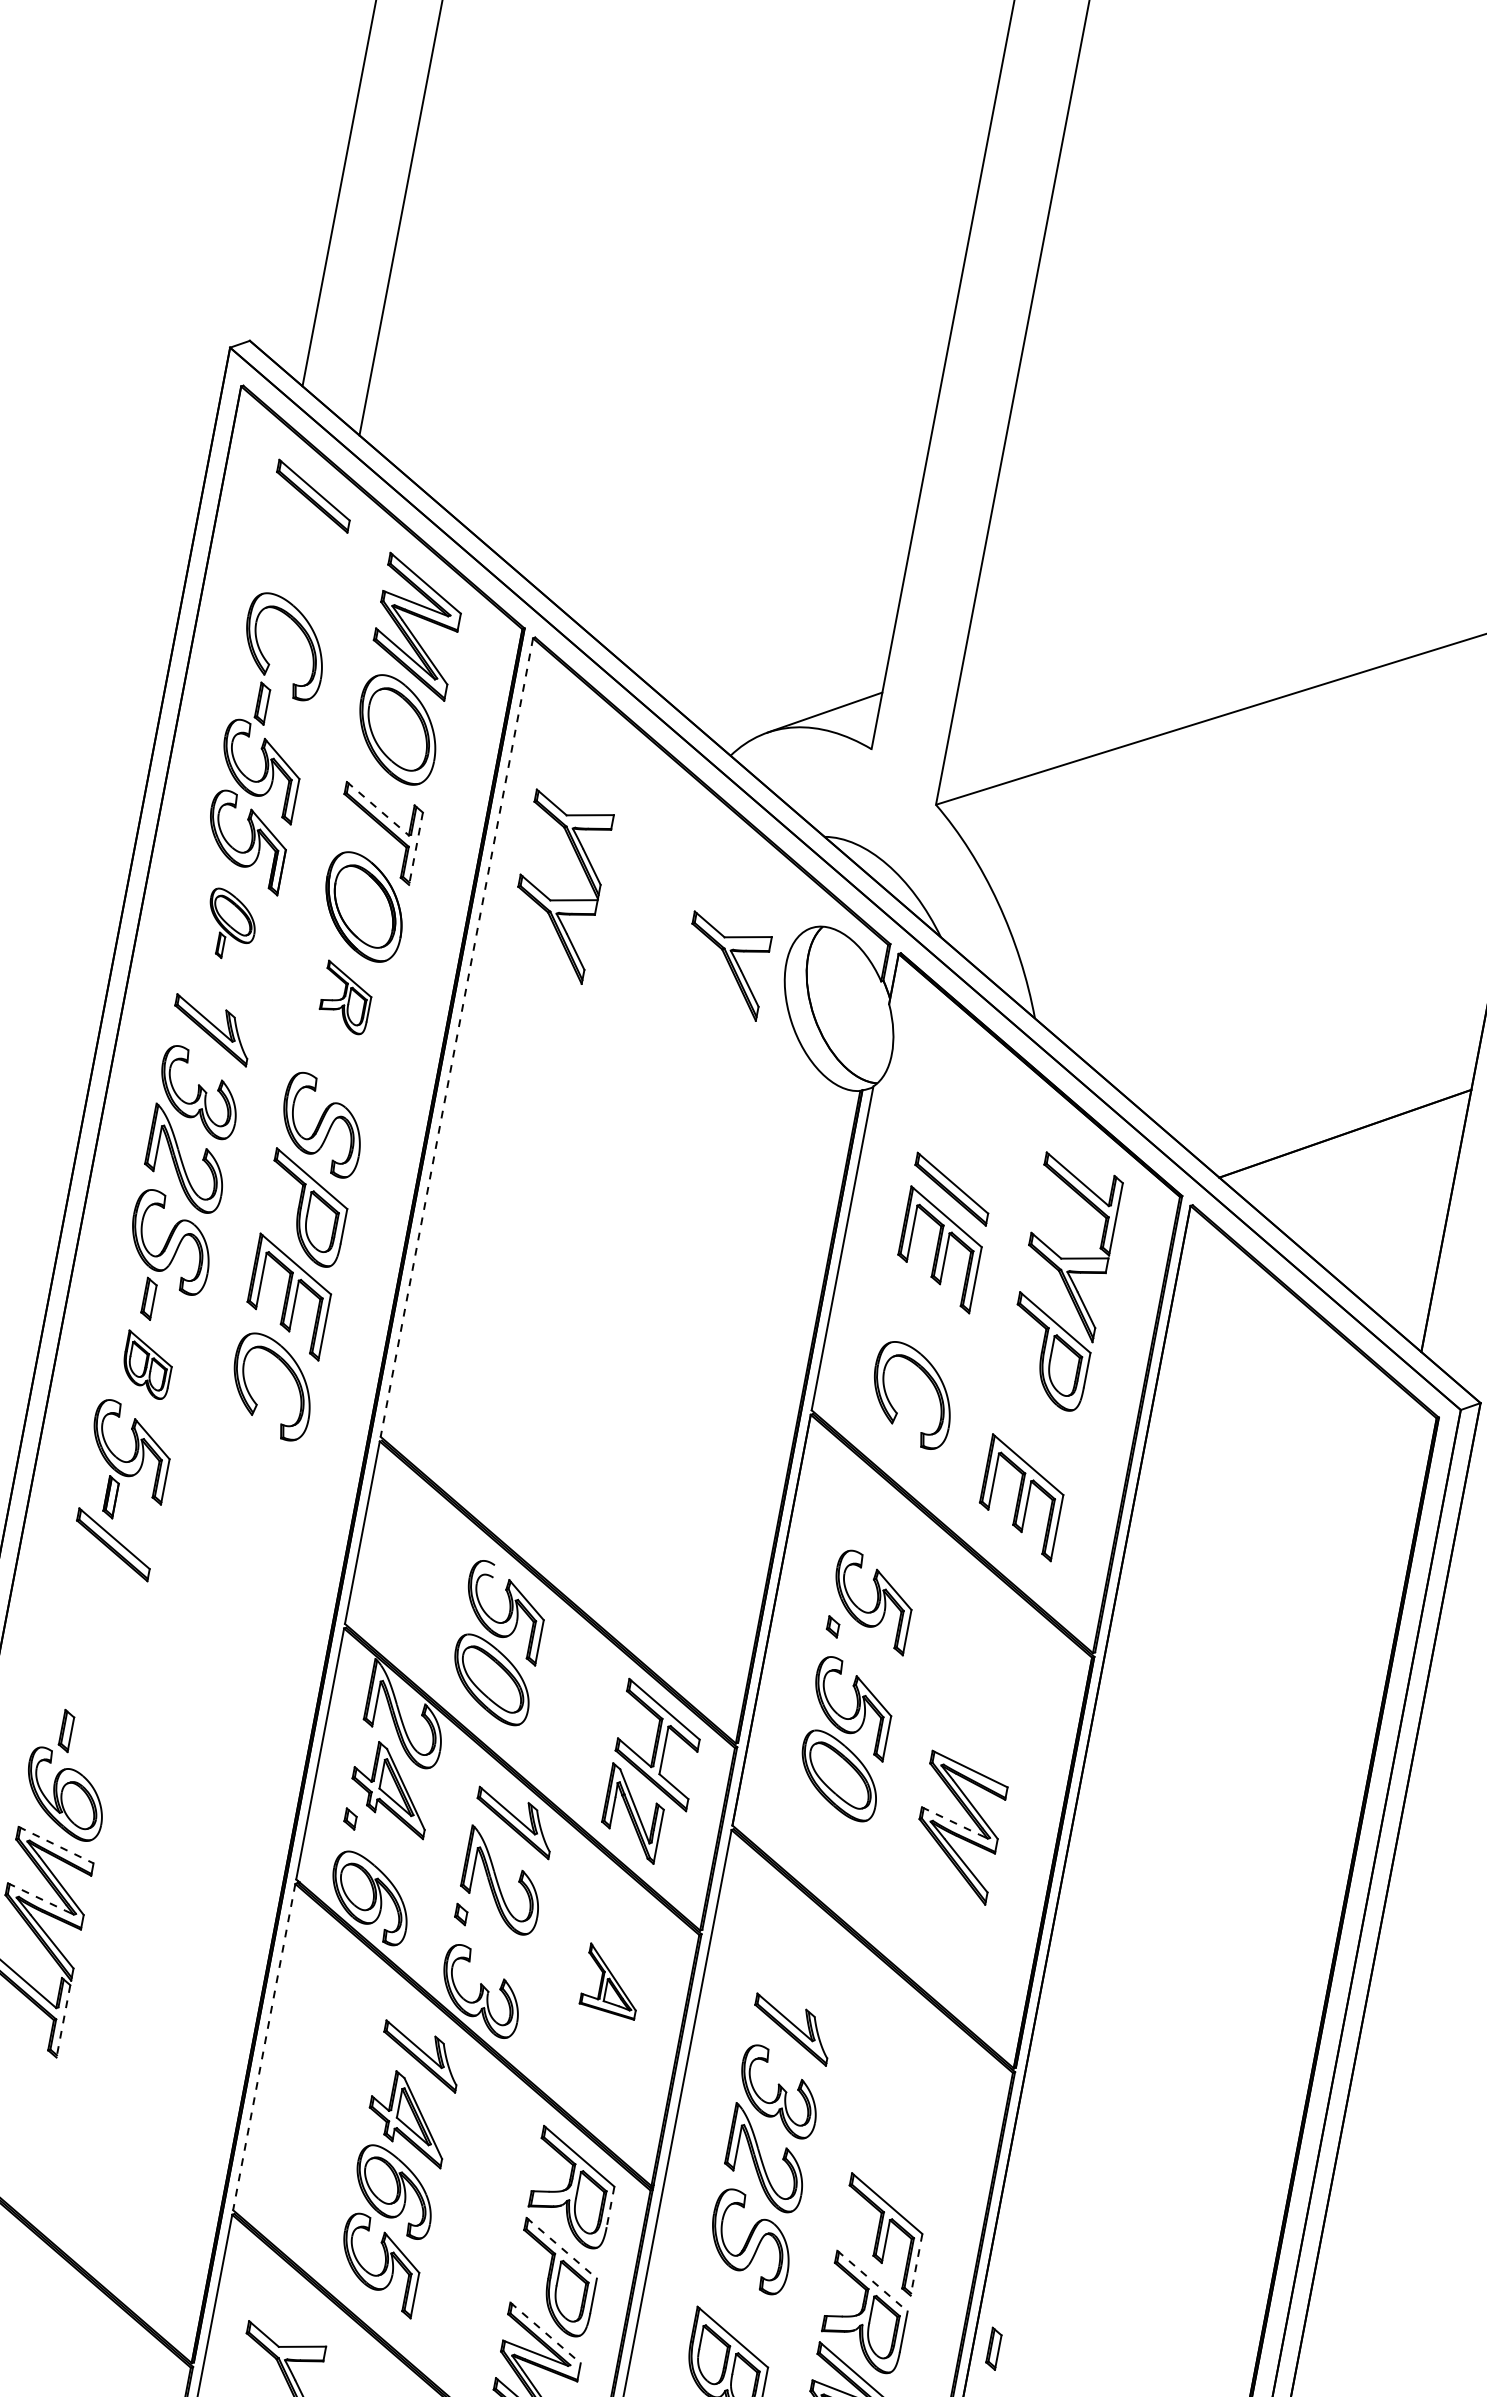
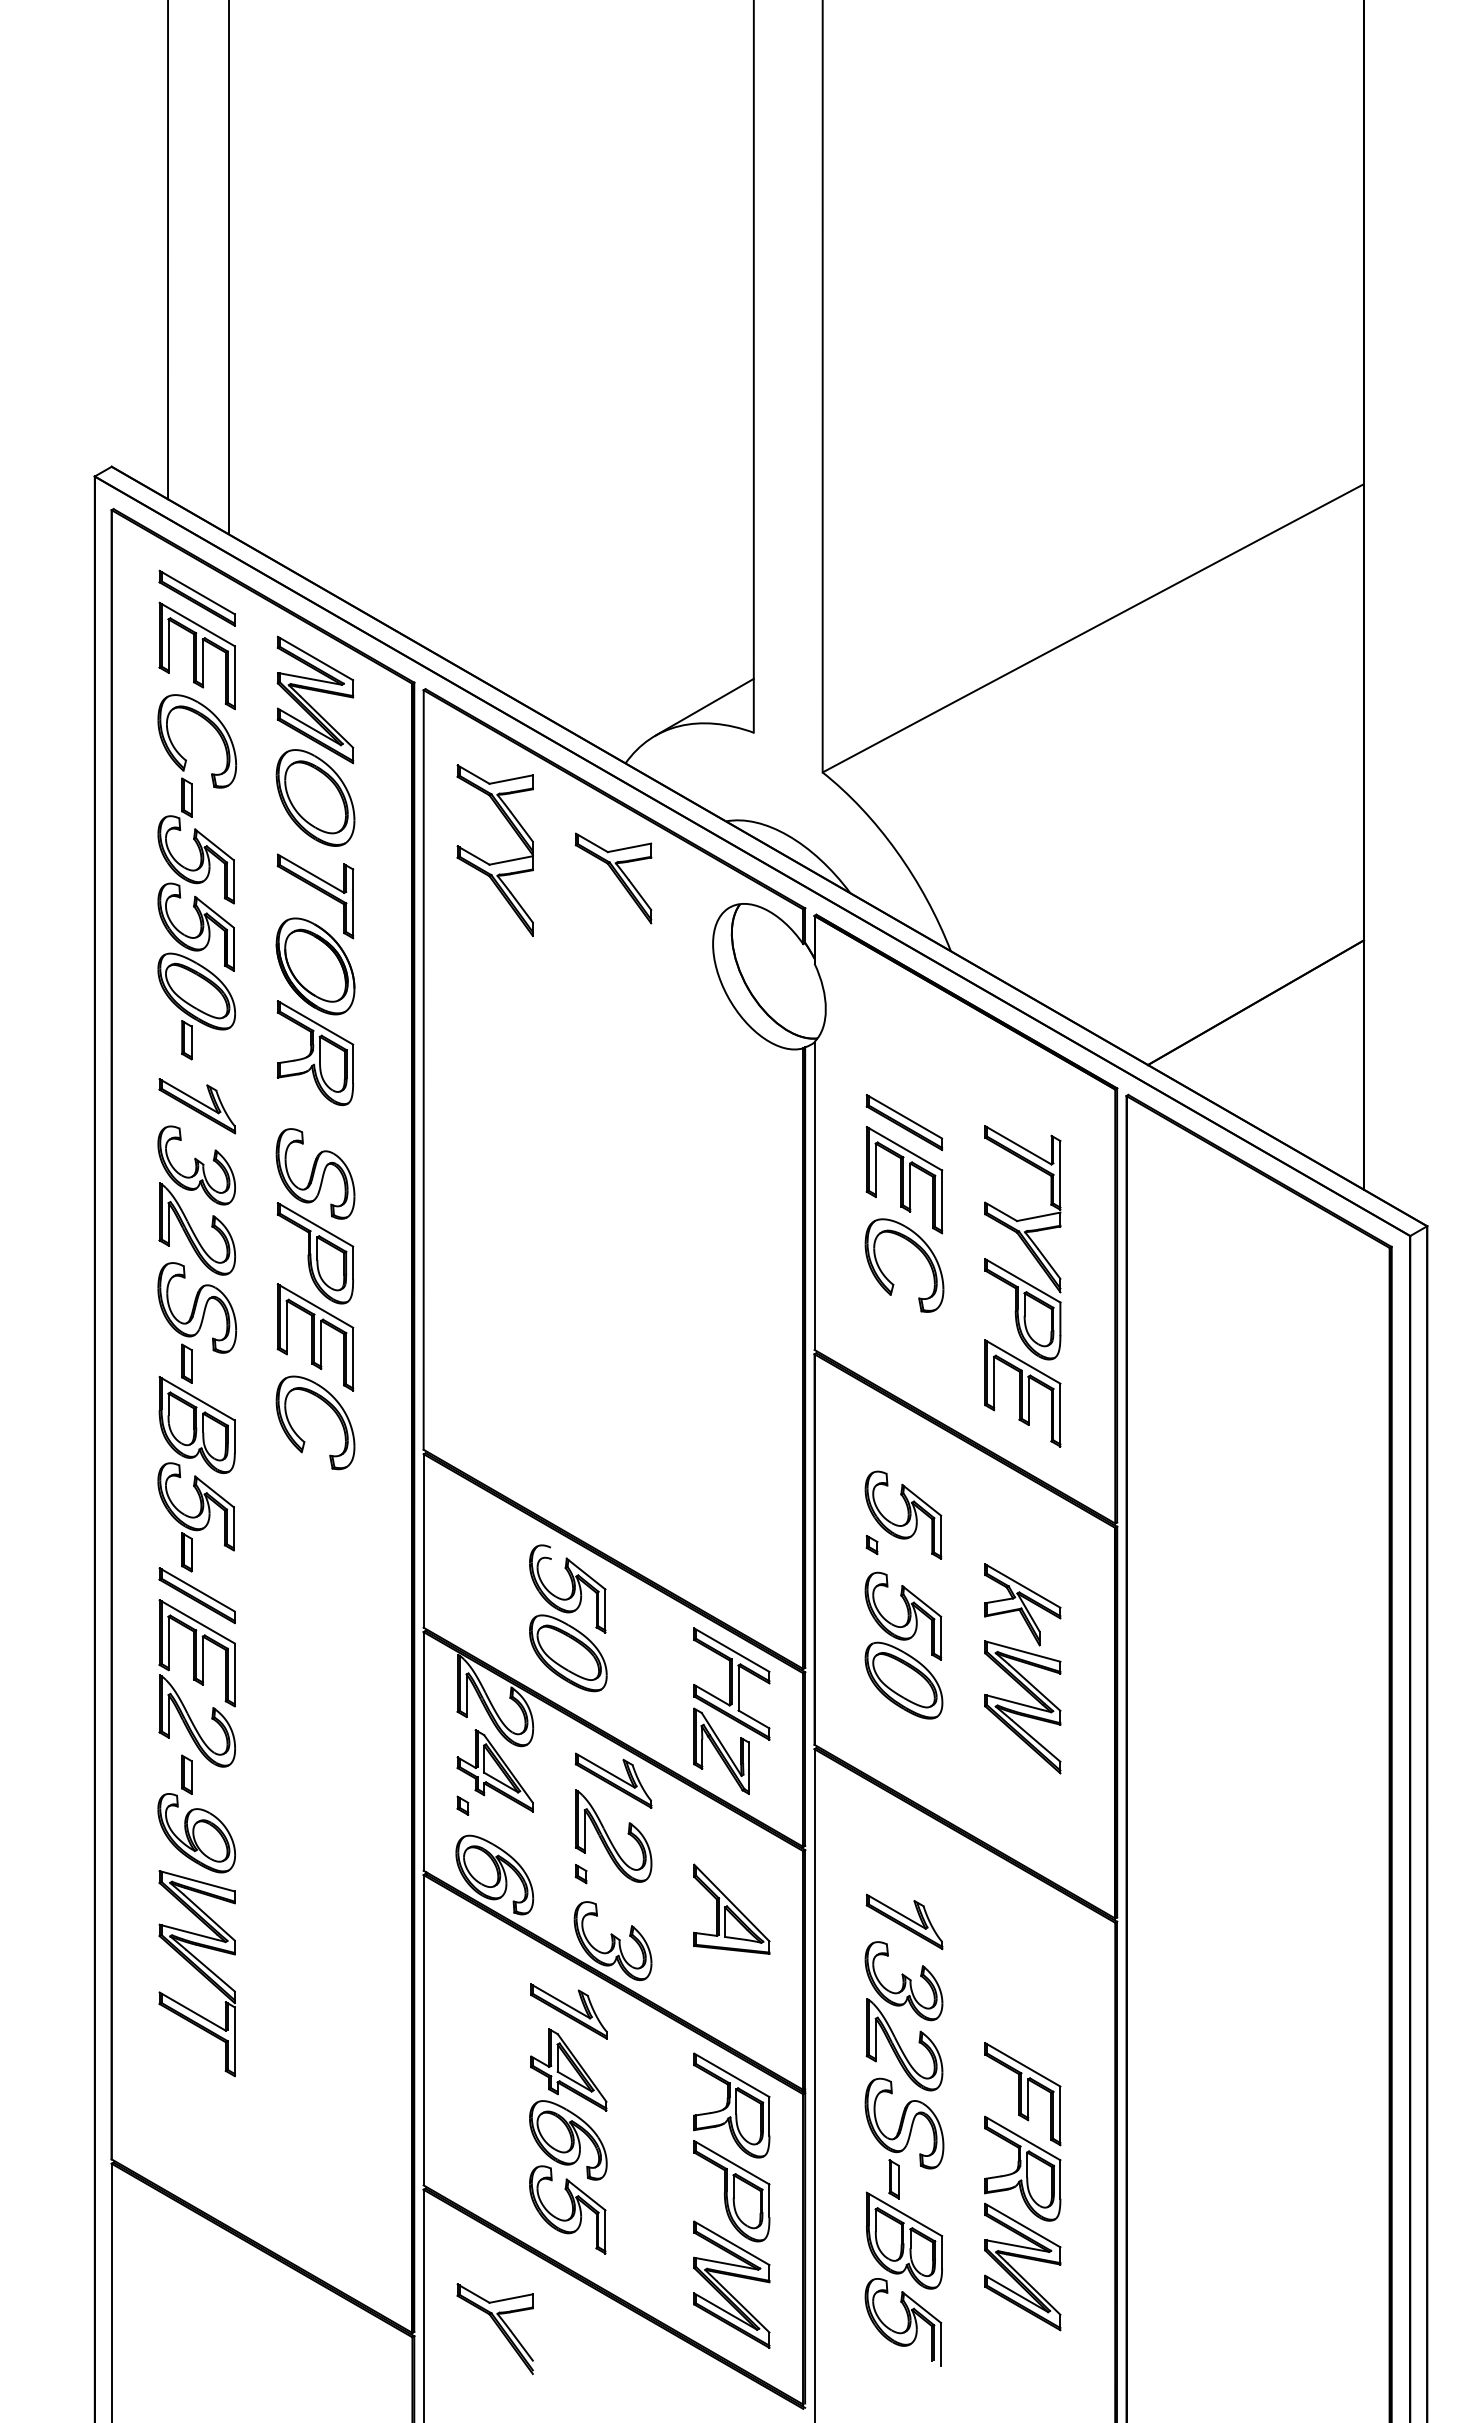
part: (301, 556) -> (196, 655), added
line: (378, 809) -> (311, 874), dashed -> solid
line: (416, 849) -> (353, 904), dashed -> solid
part: (556, 899) -> (494, 862), moved
part: (230, 925) -> (196, 1006), size x1.67
part: (725, 966) -> (613, 878), moved
part: (346, 997) -> (315, 1052), size x1.67
line: (456, 1038) -> (423, 1070), dashed -> solid
part: (1062, 1282) -> (1022, 1242), moved
part: (146, 1364) -> (196, 1424), size x1.67
part: (892, 1404) -> (887, 1277), moved
part: (94, 1637) -> (196, 1683), added
part: (979, 1719) -> (1022, 1604), added
line: (950, 1820) -> (1013, 1702), dashed -> solid
line: (56, 1845) -> (197, 1881), dashed -> solid
line: (36, 1897) -> (188, 1932), dashed -> solid
part: (612, 1980) -> (731, 1908), size x1.43
line: (62, 2022) -> (234, 2042), dashed -> solid
line: (264, 2047) -> (423, 2030), dashed -> solid
line: (610, 2207) -> (769, 2116), dashed -> solid
line: (562, 2248) -> (732, 2162), dashed -> solid
line: (916, 2265) -> (1060, 2116), dashed -> solid
line: (873, 2281) -> (1023, 2138), dashed -> solid
line: (546, 2333) -> (732, 2243), dashed -> solid
part: (993, 2348) -> (893, 2179), moved

